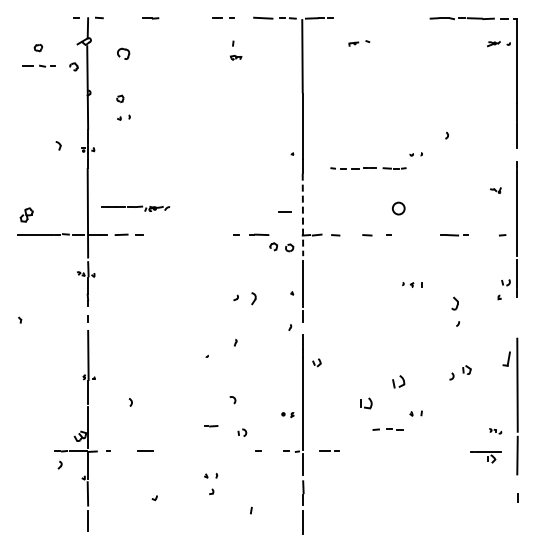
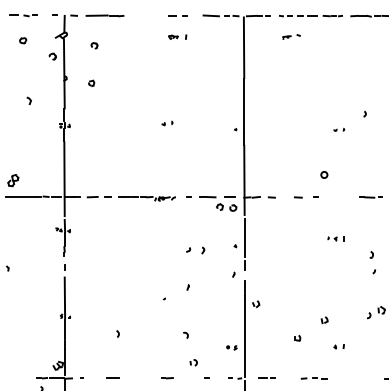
line: (126, 17) -> (96, 15), added
part: (123, 53) -> (94, 45), size x0.62
part: (236, 57) -> (173, 37), moved
part: (38, 65) -> (23, 15), moved
part: (123, 117) -> (167, 123), moved
part: (58, 145) -> (29, 100), moved
part: (368, 168) -> (311, 16), moved
circle: (397, 207) -> (323, 174), size x0.62
part: (135, 208) -> (147, 198), moved
line: (284, 211) -> (229, 196), moved
line: (302, 215) -> (244, 180), dashed -> solid
part: (253, 298) -> (203, 250), size x0.62
part: (454, 303) -> (371, 254), size x0.62
part: (398, 381) -> (324, 319), size x0.62
arc: (130, 401) -> (117, 333), moved
part: (366, 403) -> (297, 338), size x0.62
line: (211, 426) -> (167, 378), moved
part: (387, 429) -> (313, 378), moved

